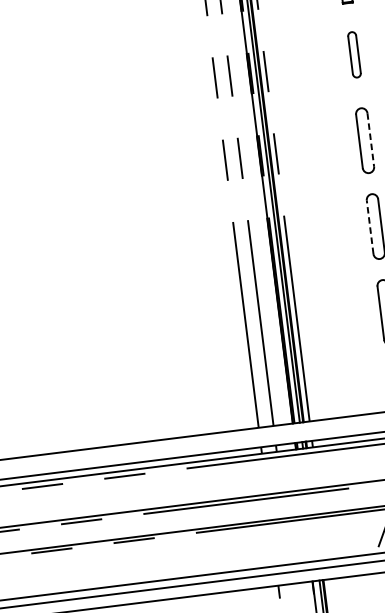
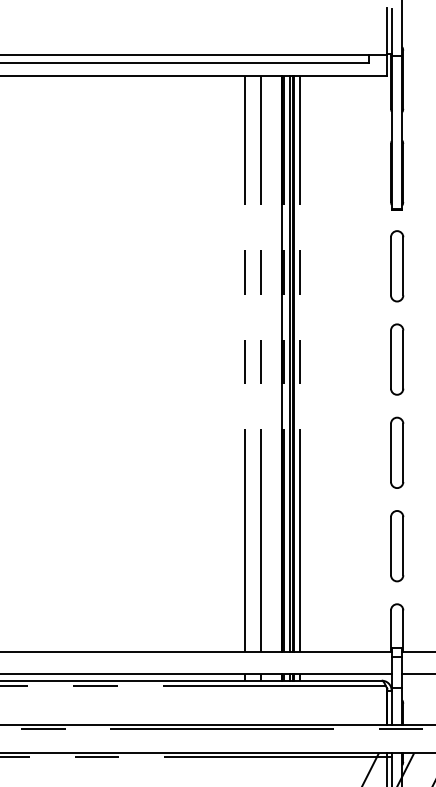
part: (354, 54) -> (397, 266), size x1.43
line: (371, 140) -> (403, 360), dashed -> solid
line: (370, 226) -> (391, 452), dashed -> solid

